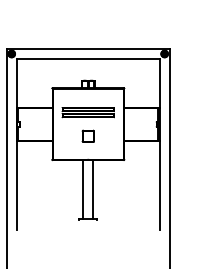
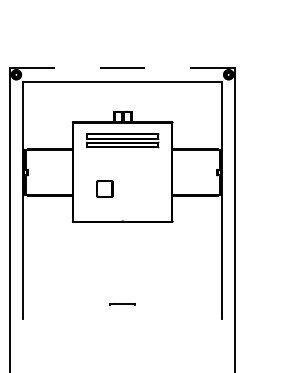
line: (88, 49) -> (122, 68), solid -> dashed
part: (87, 112) -> (121, 140), moved
part: (87, 135) -> (103, 187), moved
line: (82, 188) -> (114, 261), removed
line: (93, 188) -> (129, 261), removed

